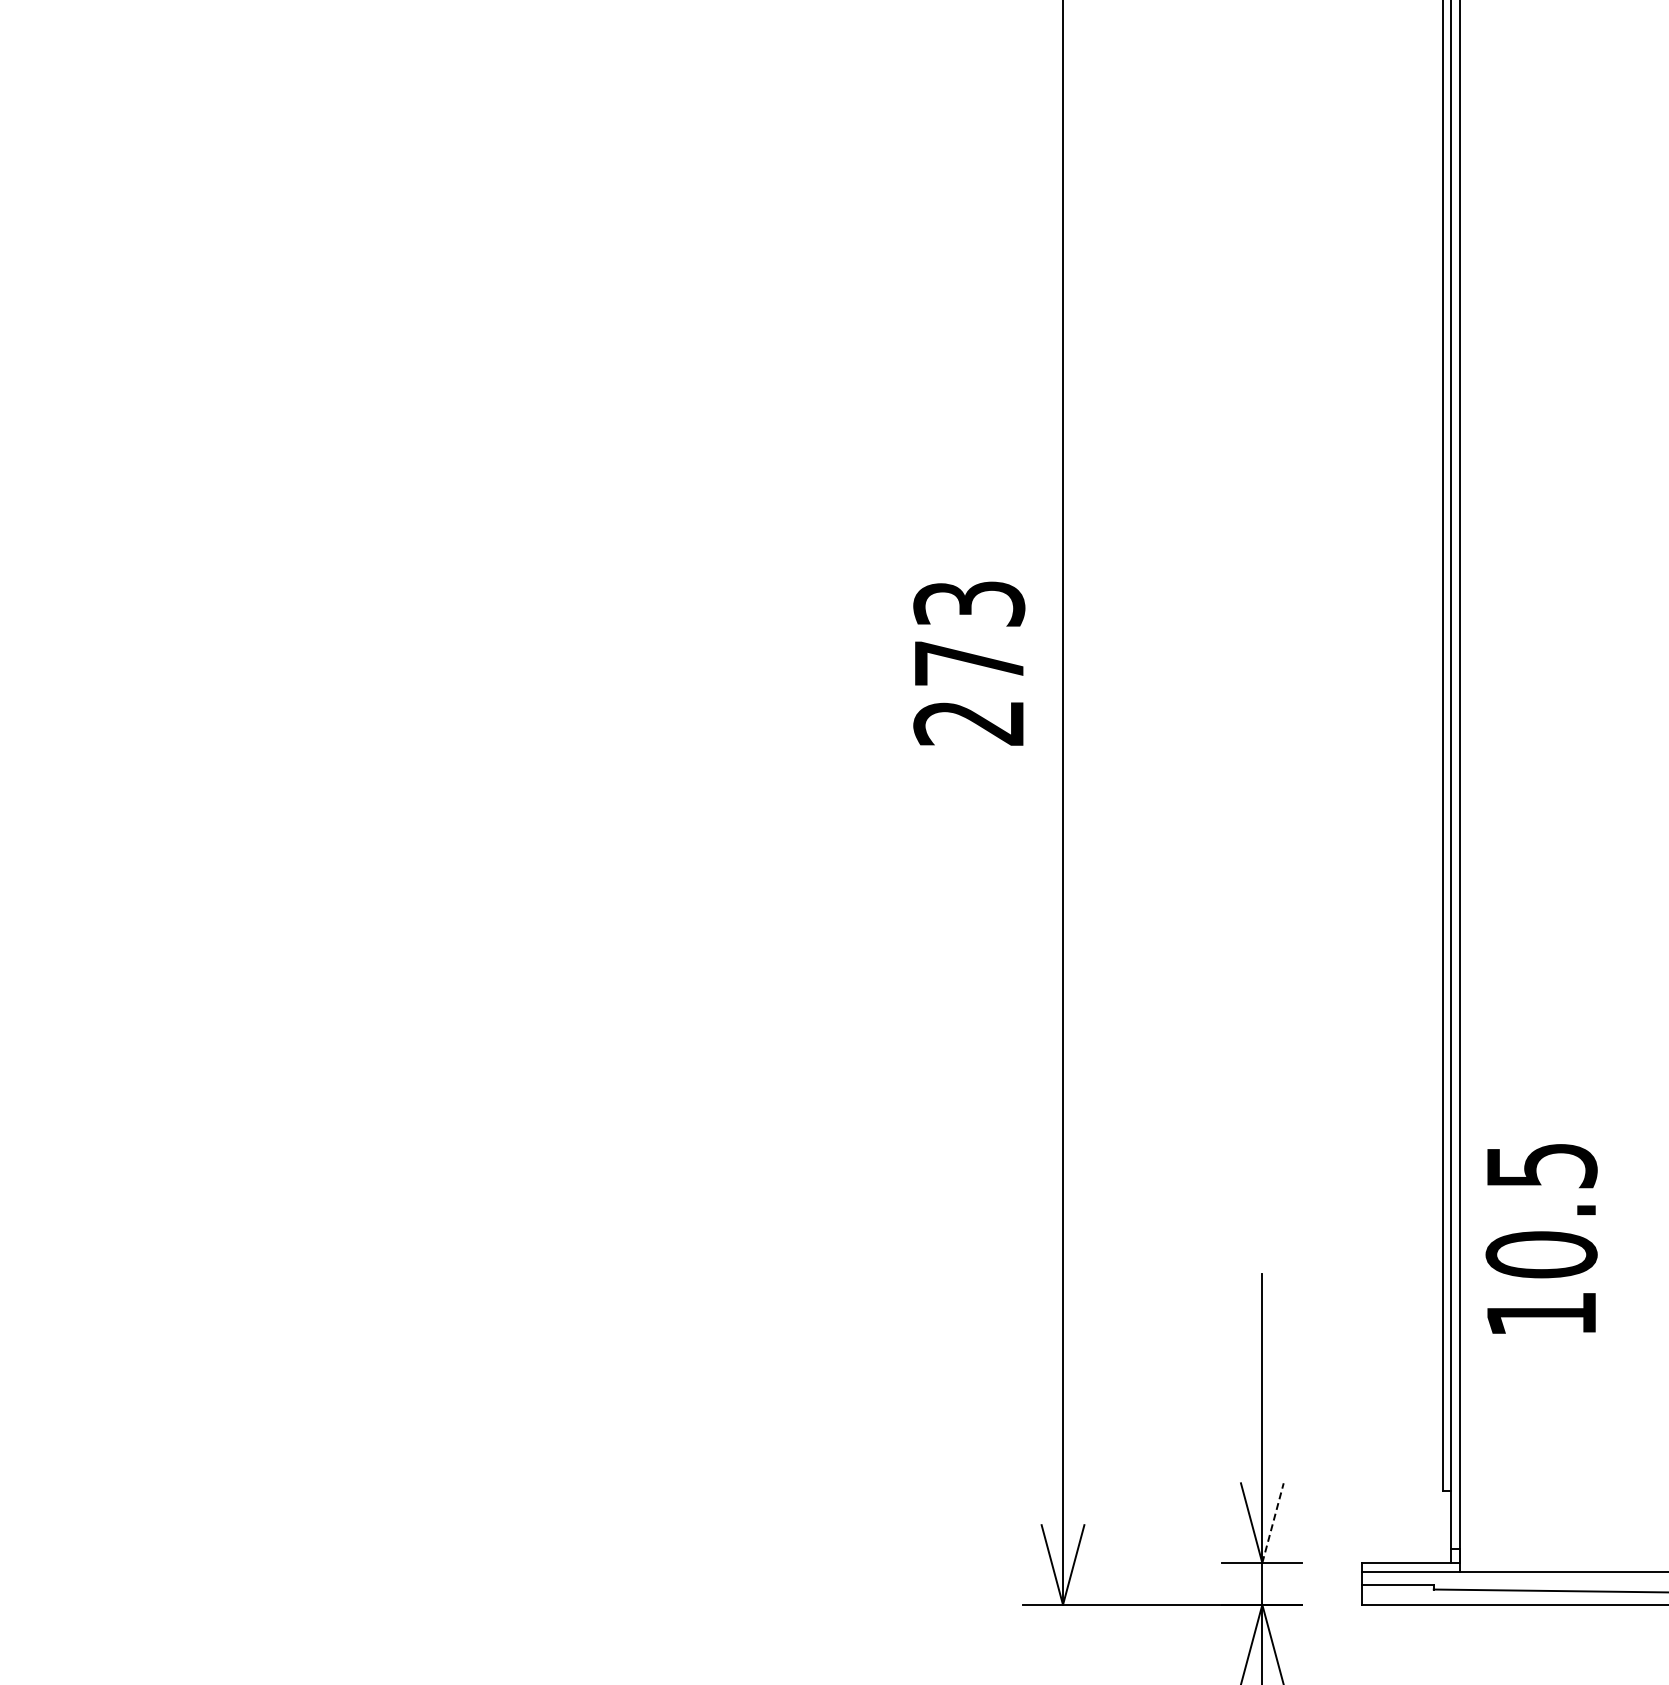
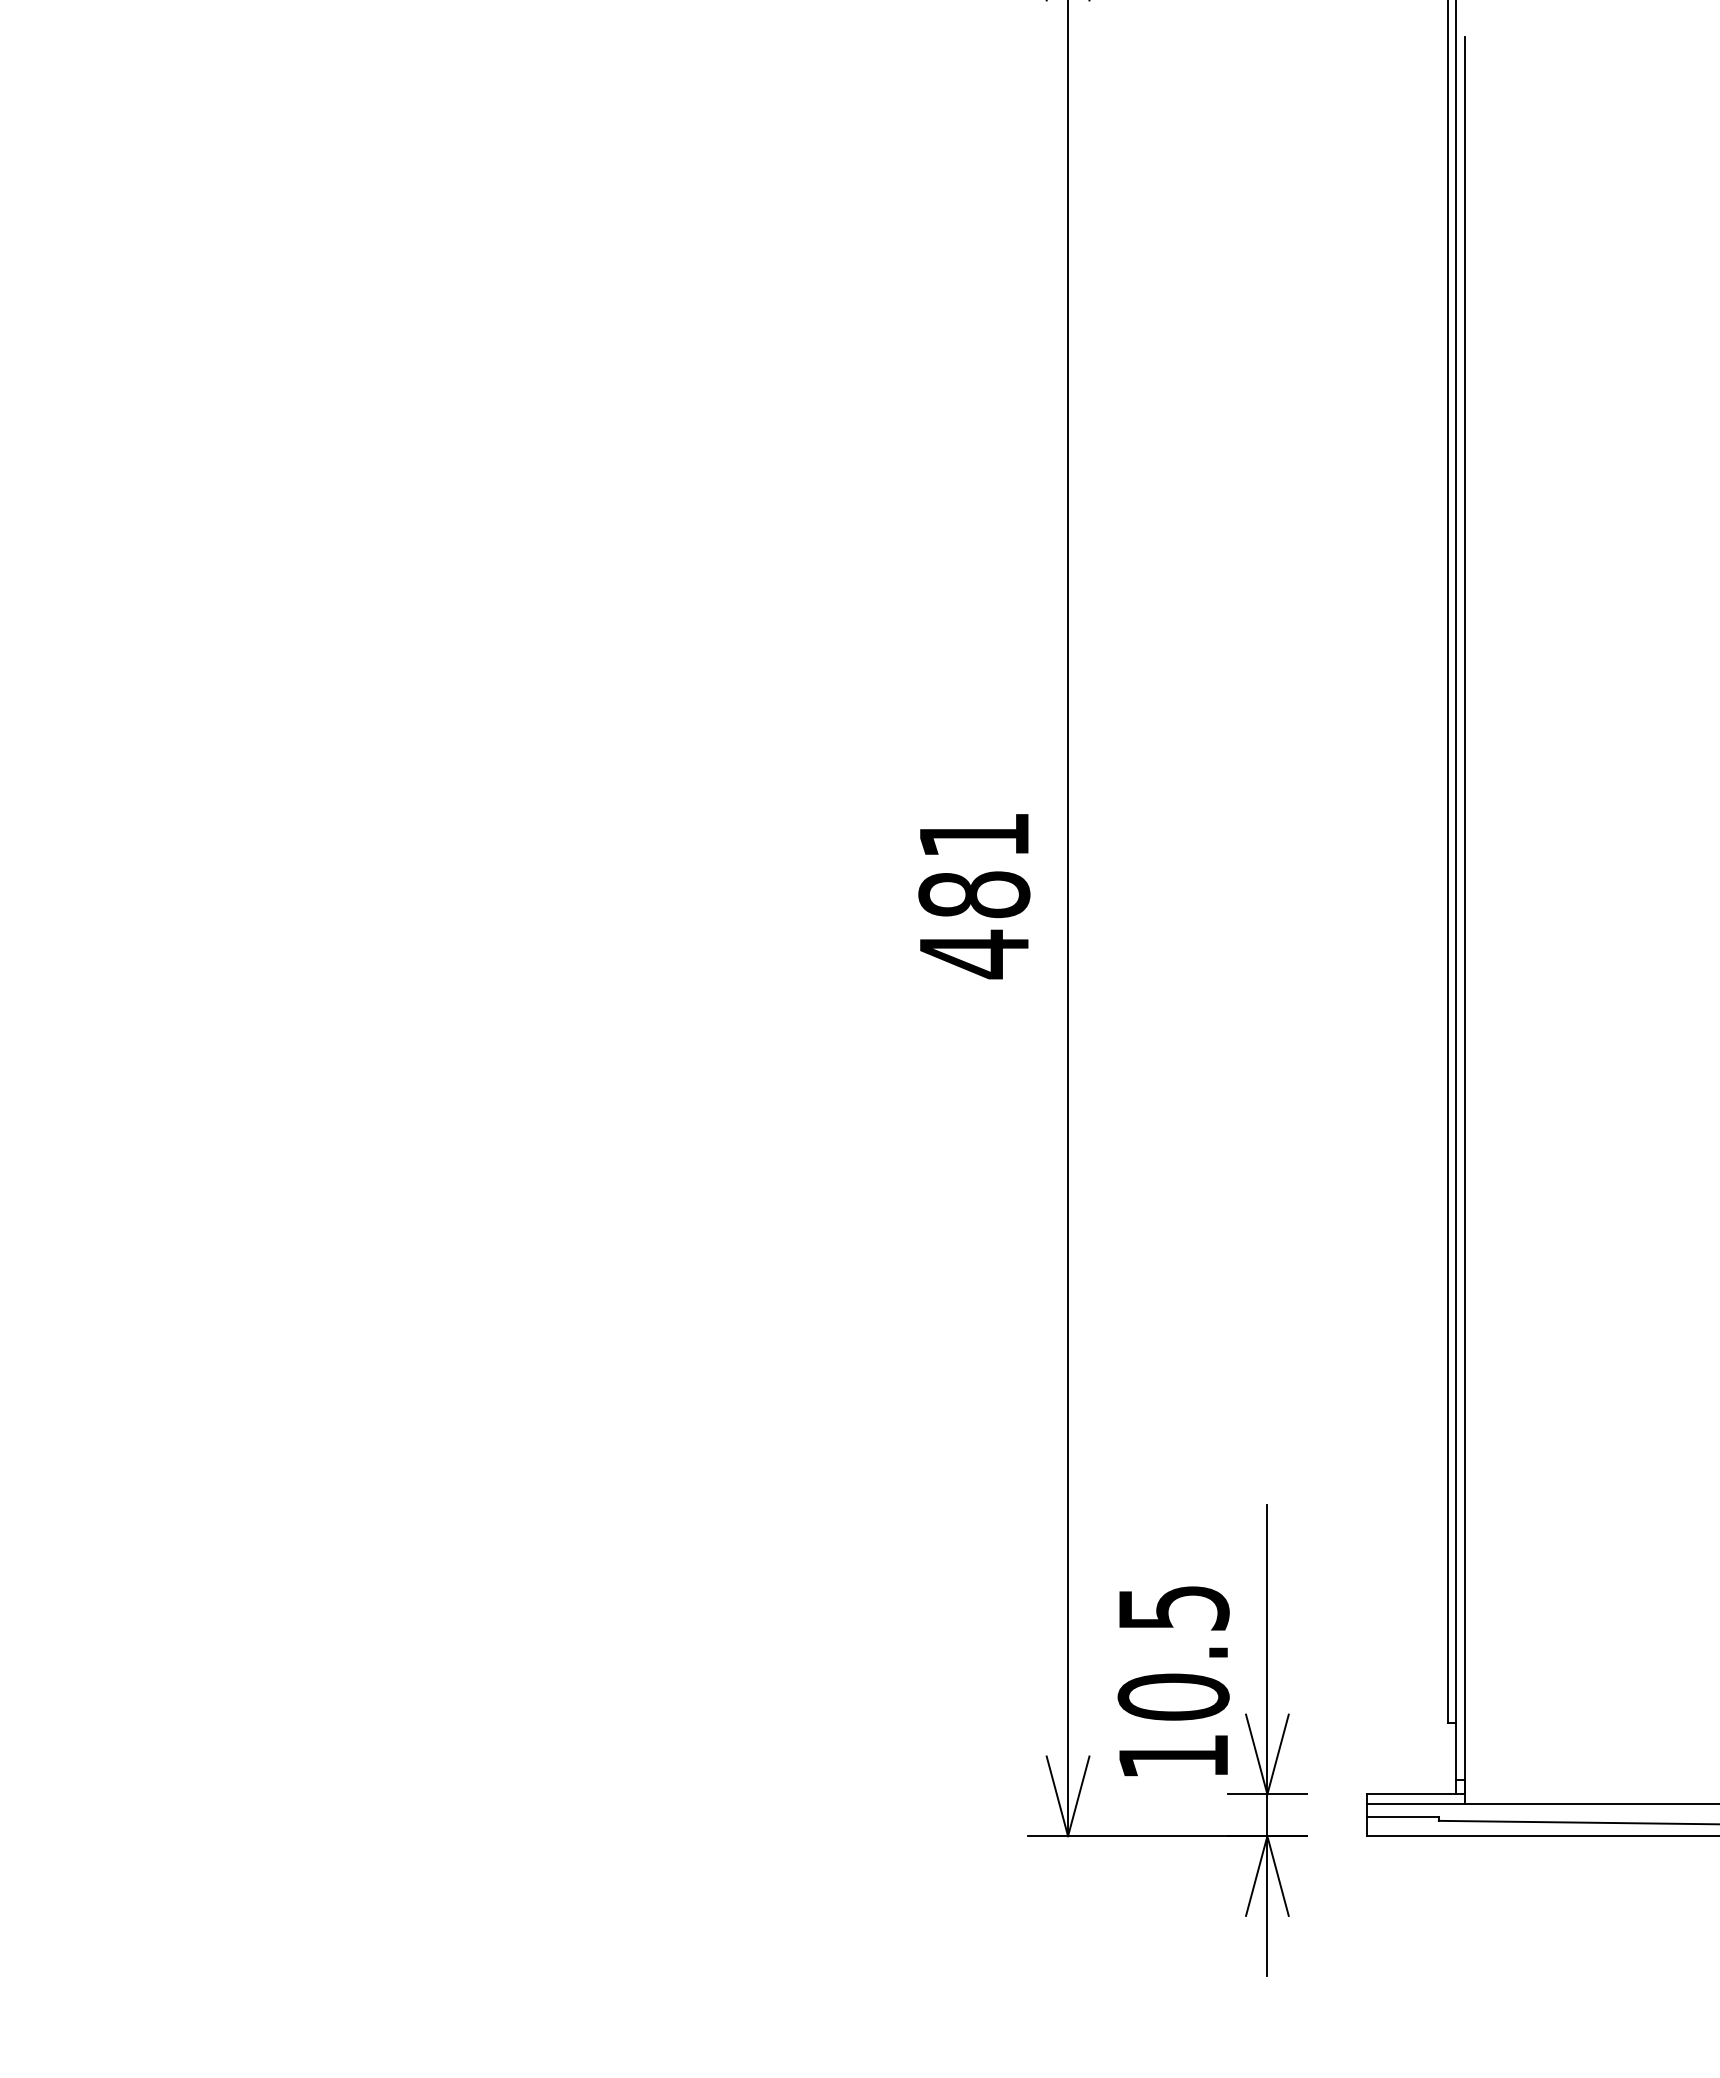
text: (969, 665) -> (974, 896), 273 -> 481
text: (1541, 1239) -> (1173, 1681), moved
line: (1273, 1523) -> (1278, 1754), dashed -> solid

